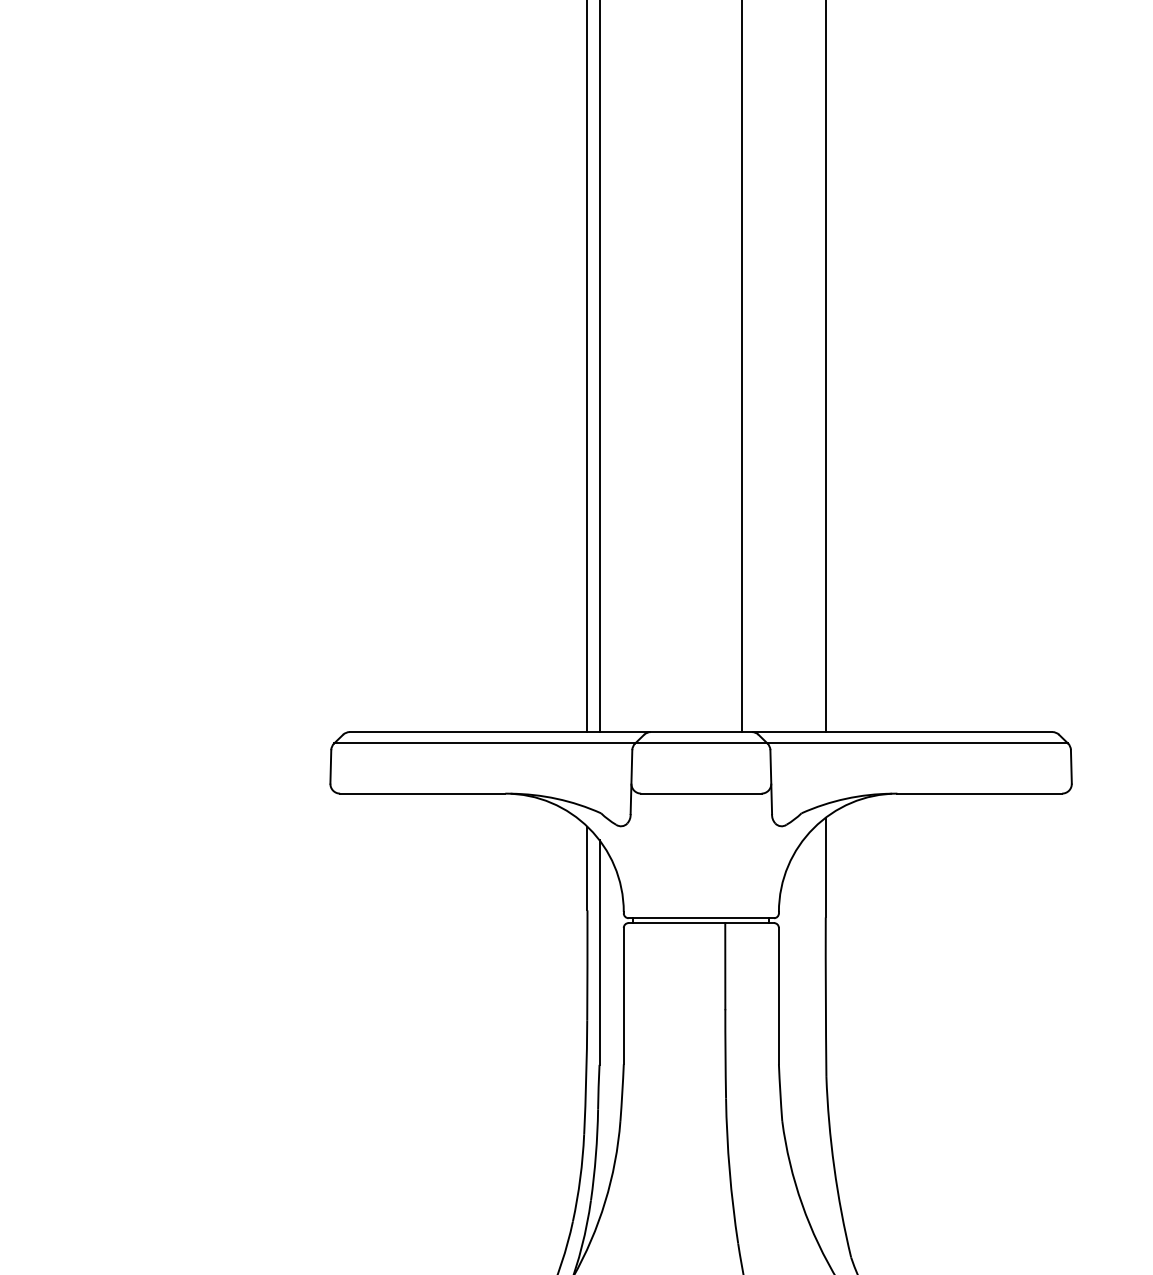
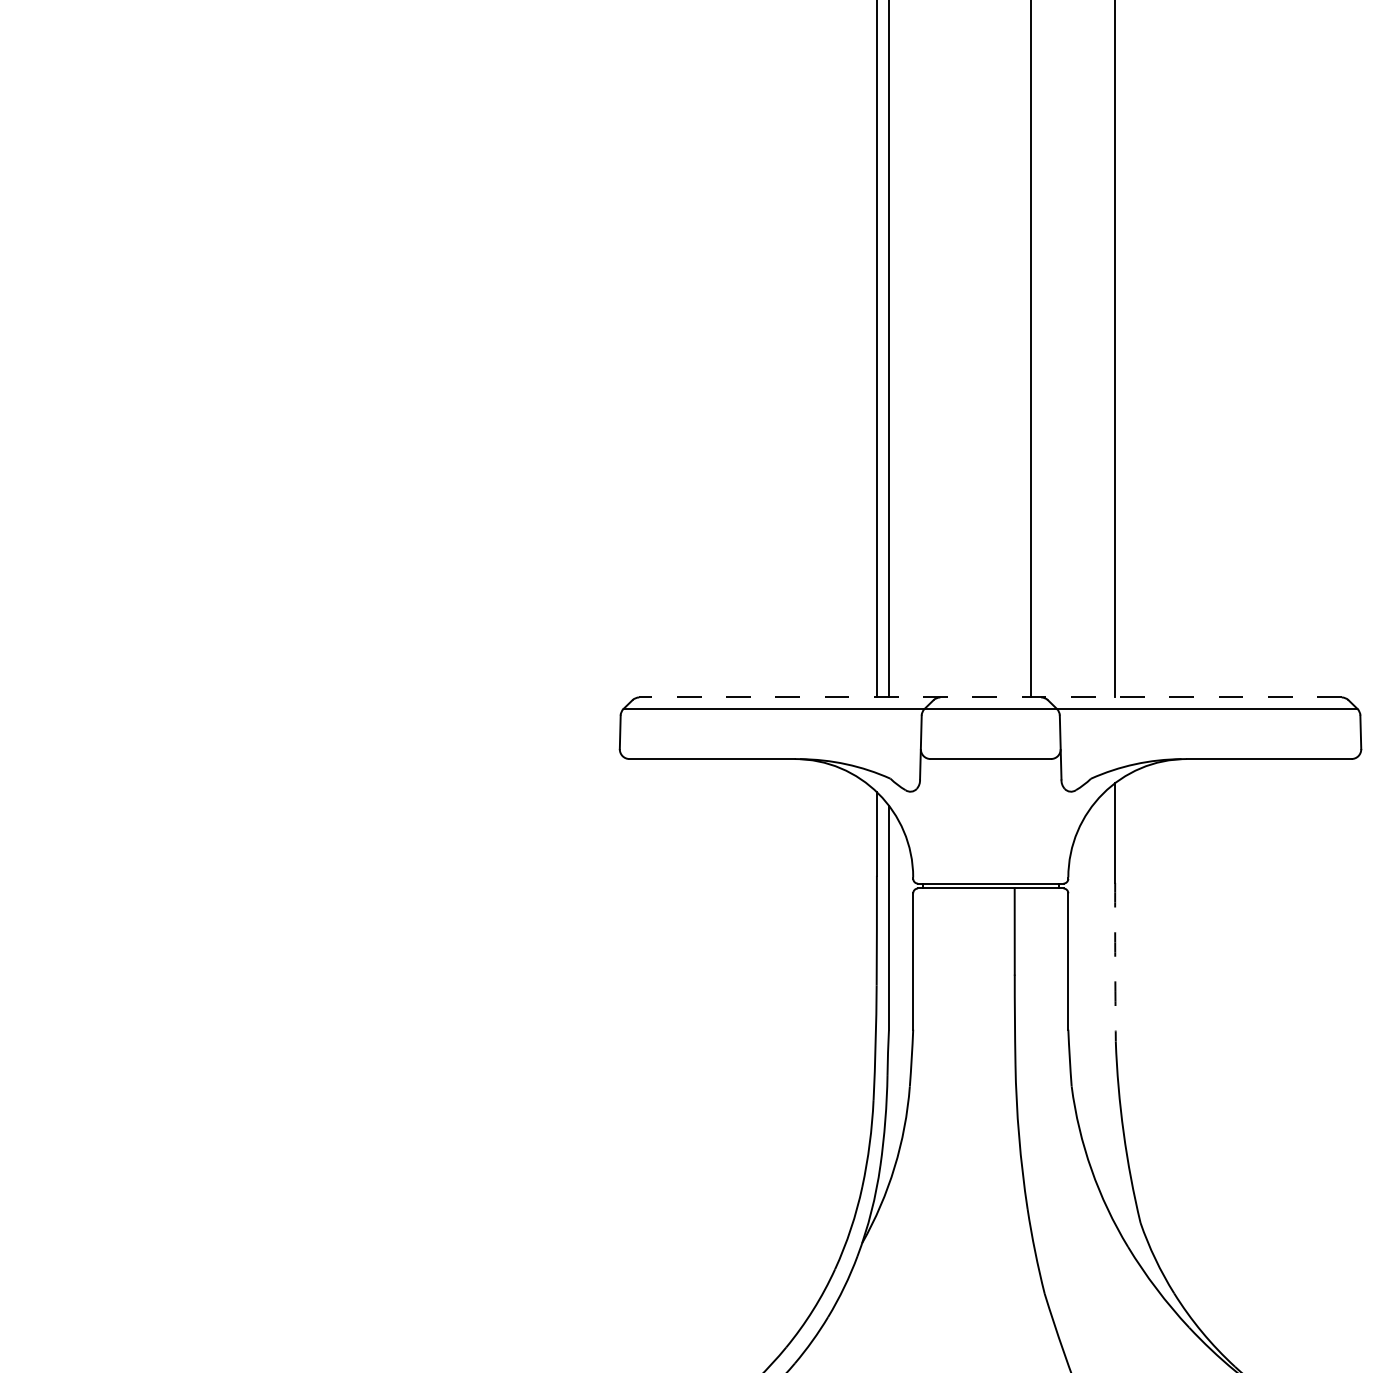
line: (701, 732) -> (990, 697), solid -> dashed
arc: (826, 997) -> (1115, 962), solid -> dashed

